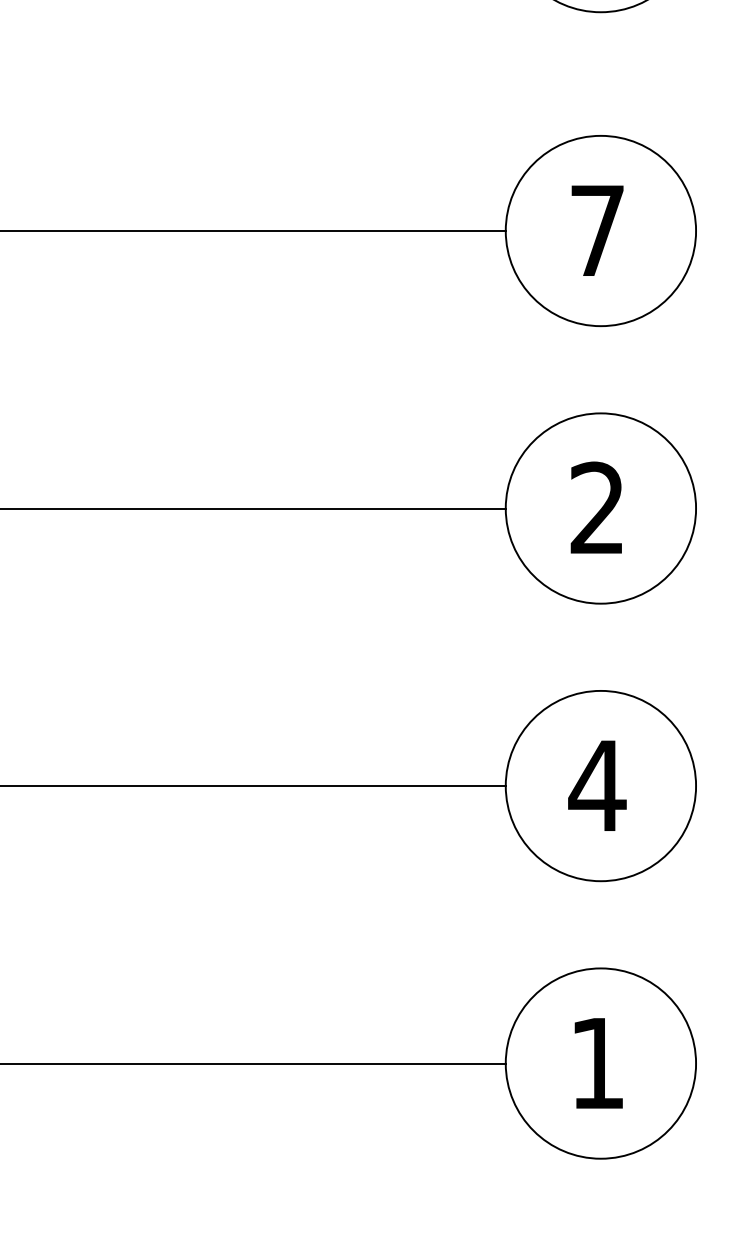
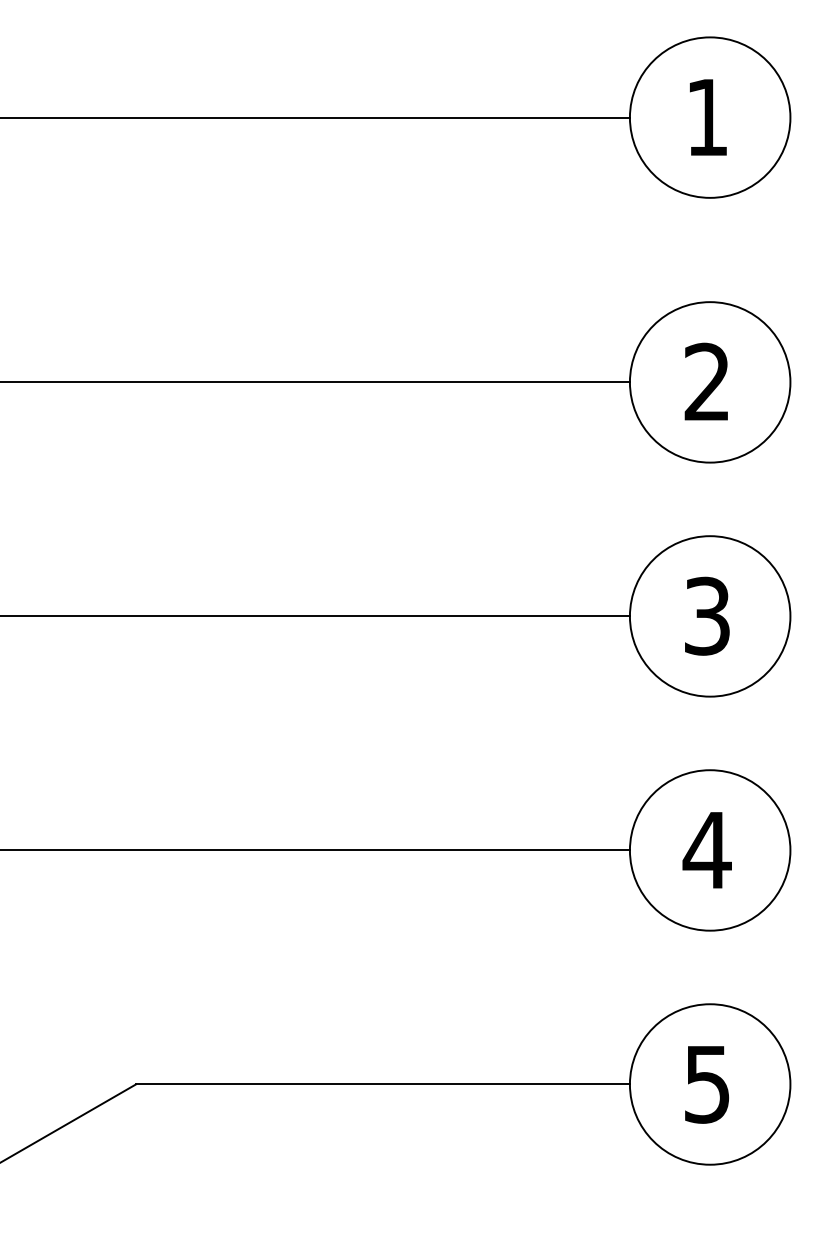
text: (596, 229) -> (706, 381), 7 -> 2
text: (596, 507) -> (706, 615), 2 -> 3
text: (597, 1063) -> (707, 1084), 1 -> 5

